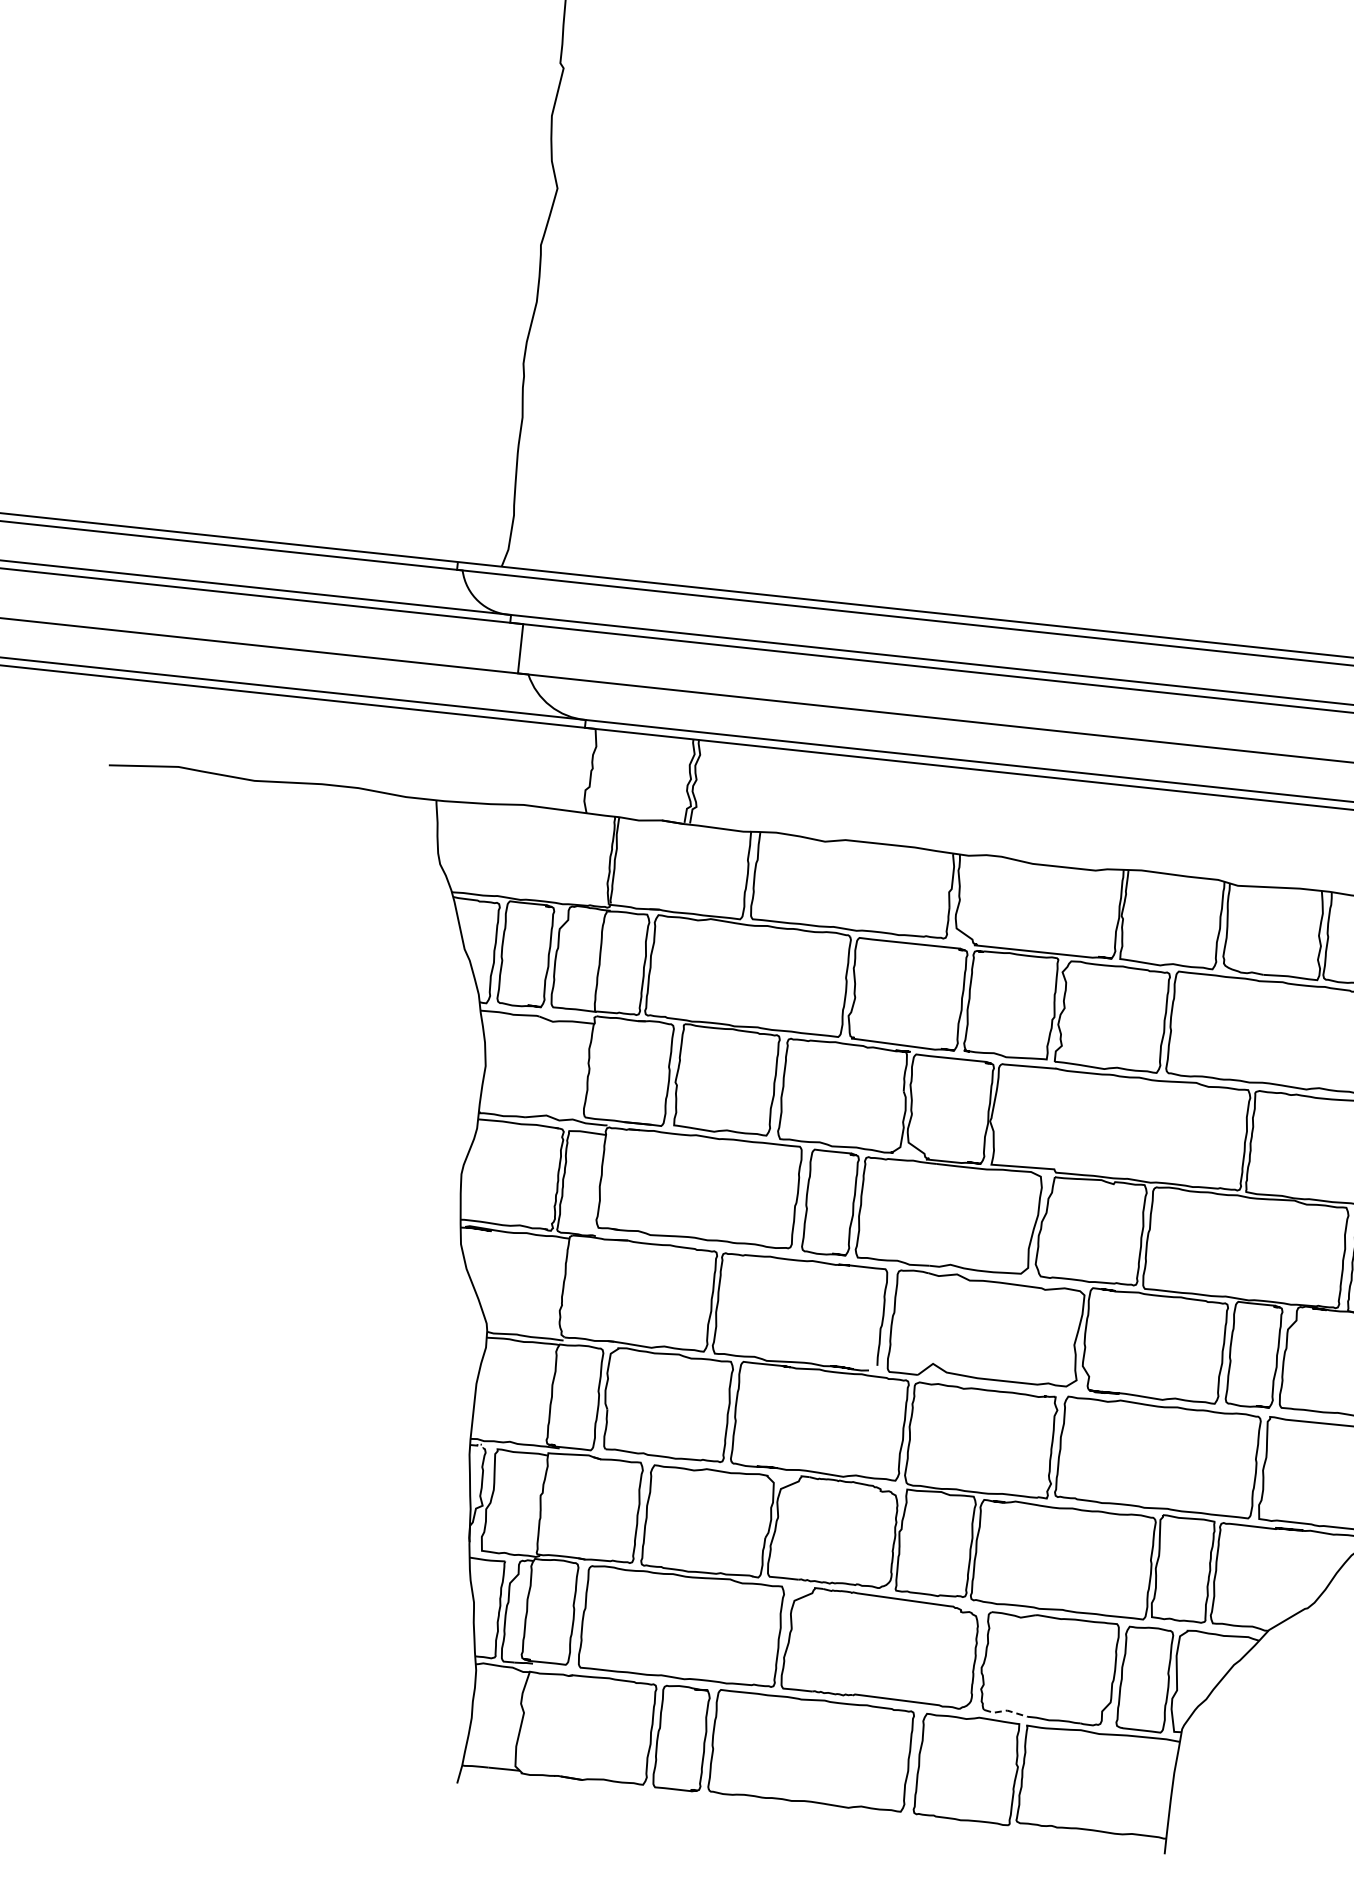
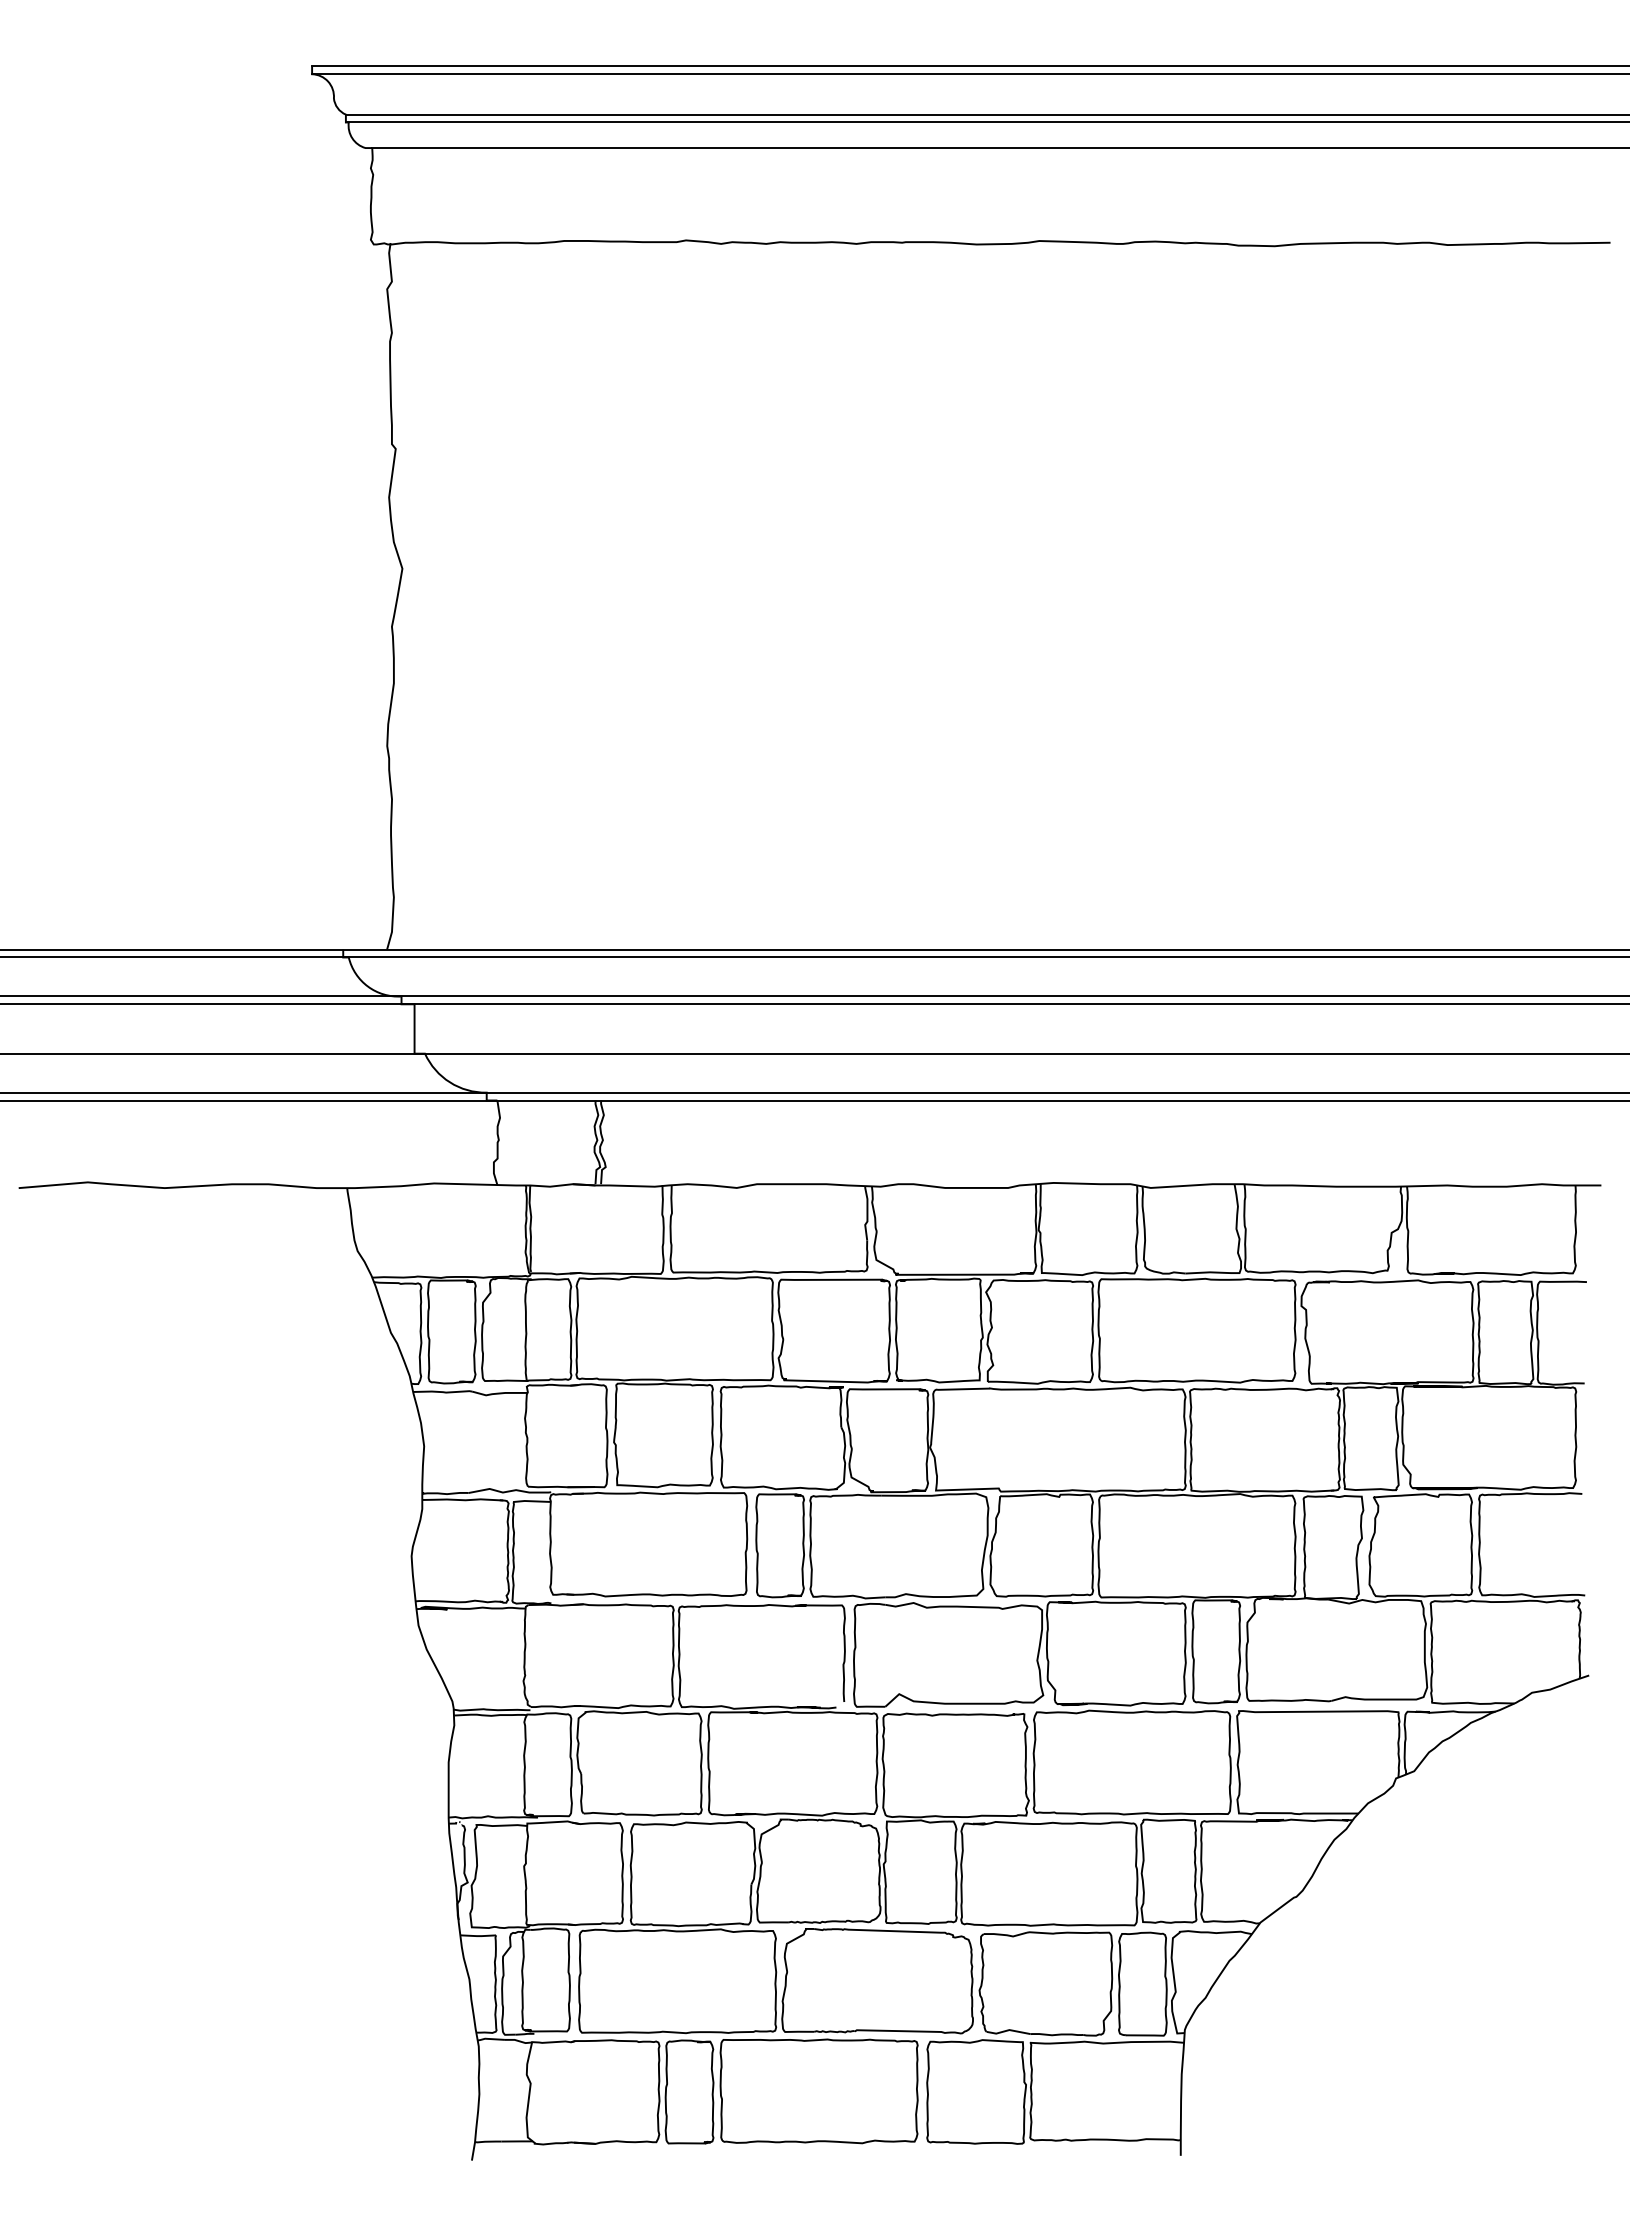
line: (1006, 1710) -> (1008, 2030), dashed -> solid

